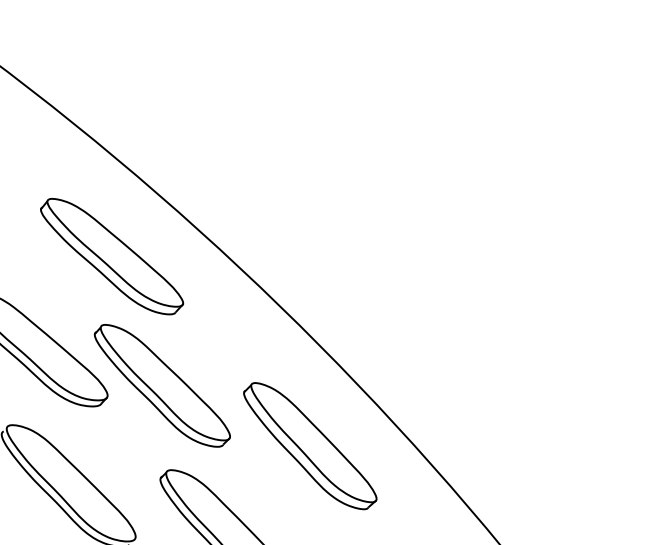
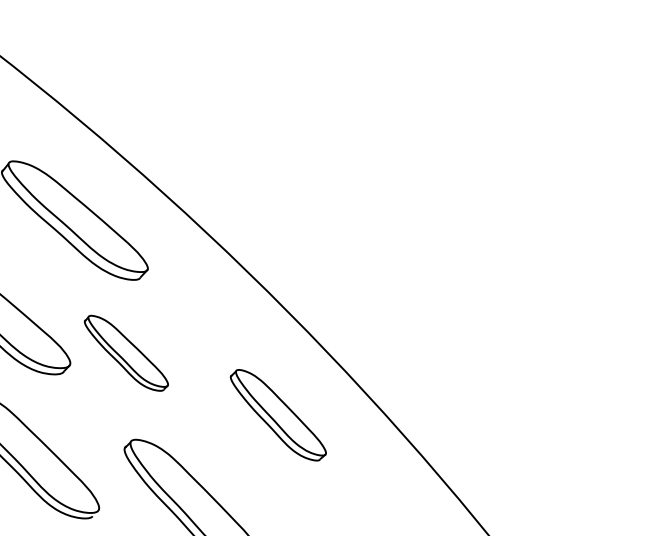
part: (161, 385) -> (125, 352), size x0.6
part: (310, 446) -> (278, 415), size x0.7

